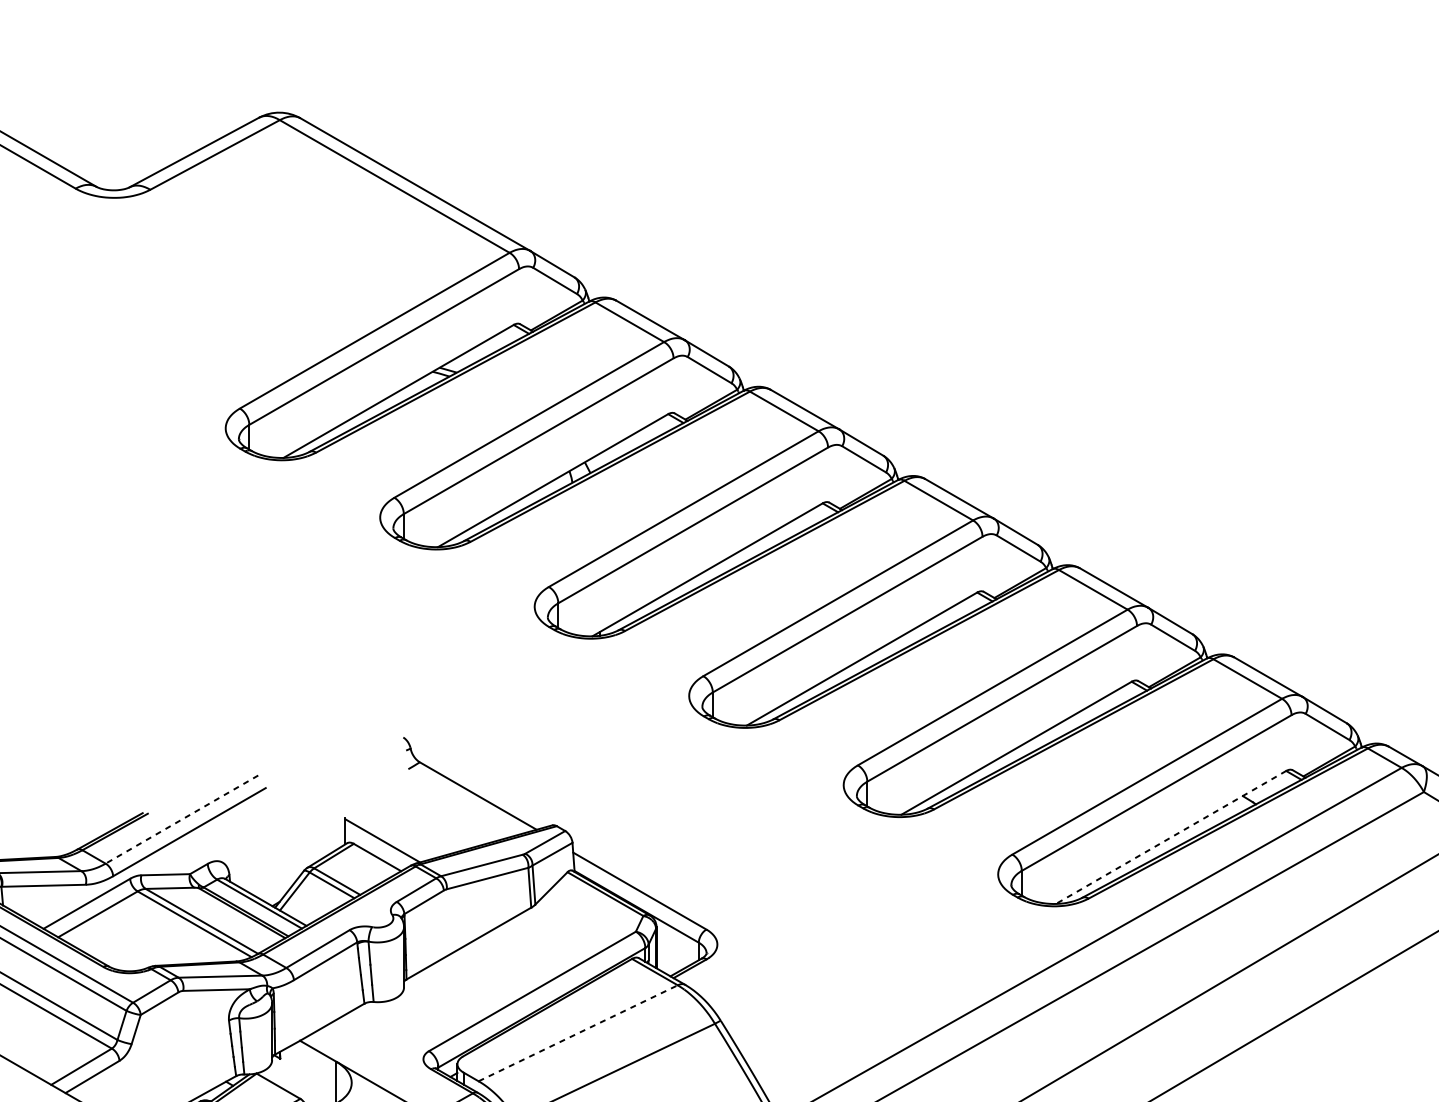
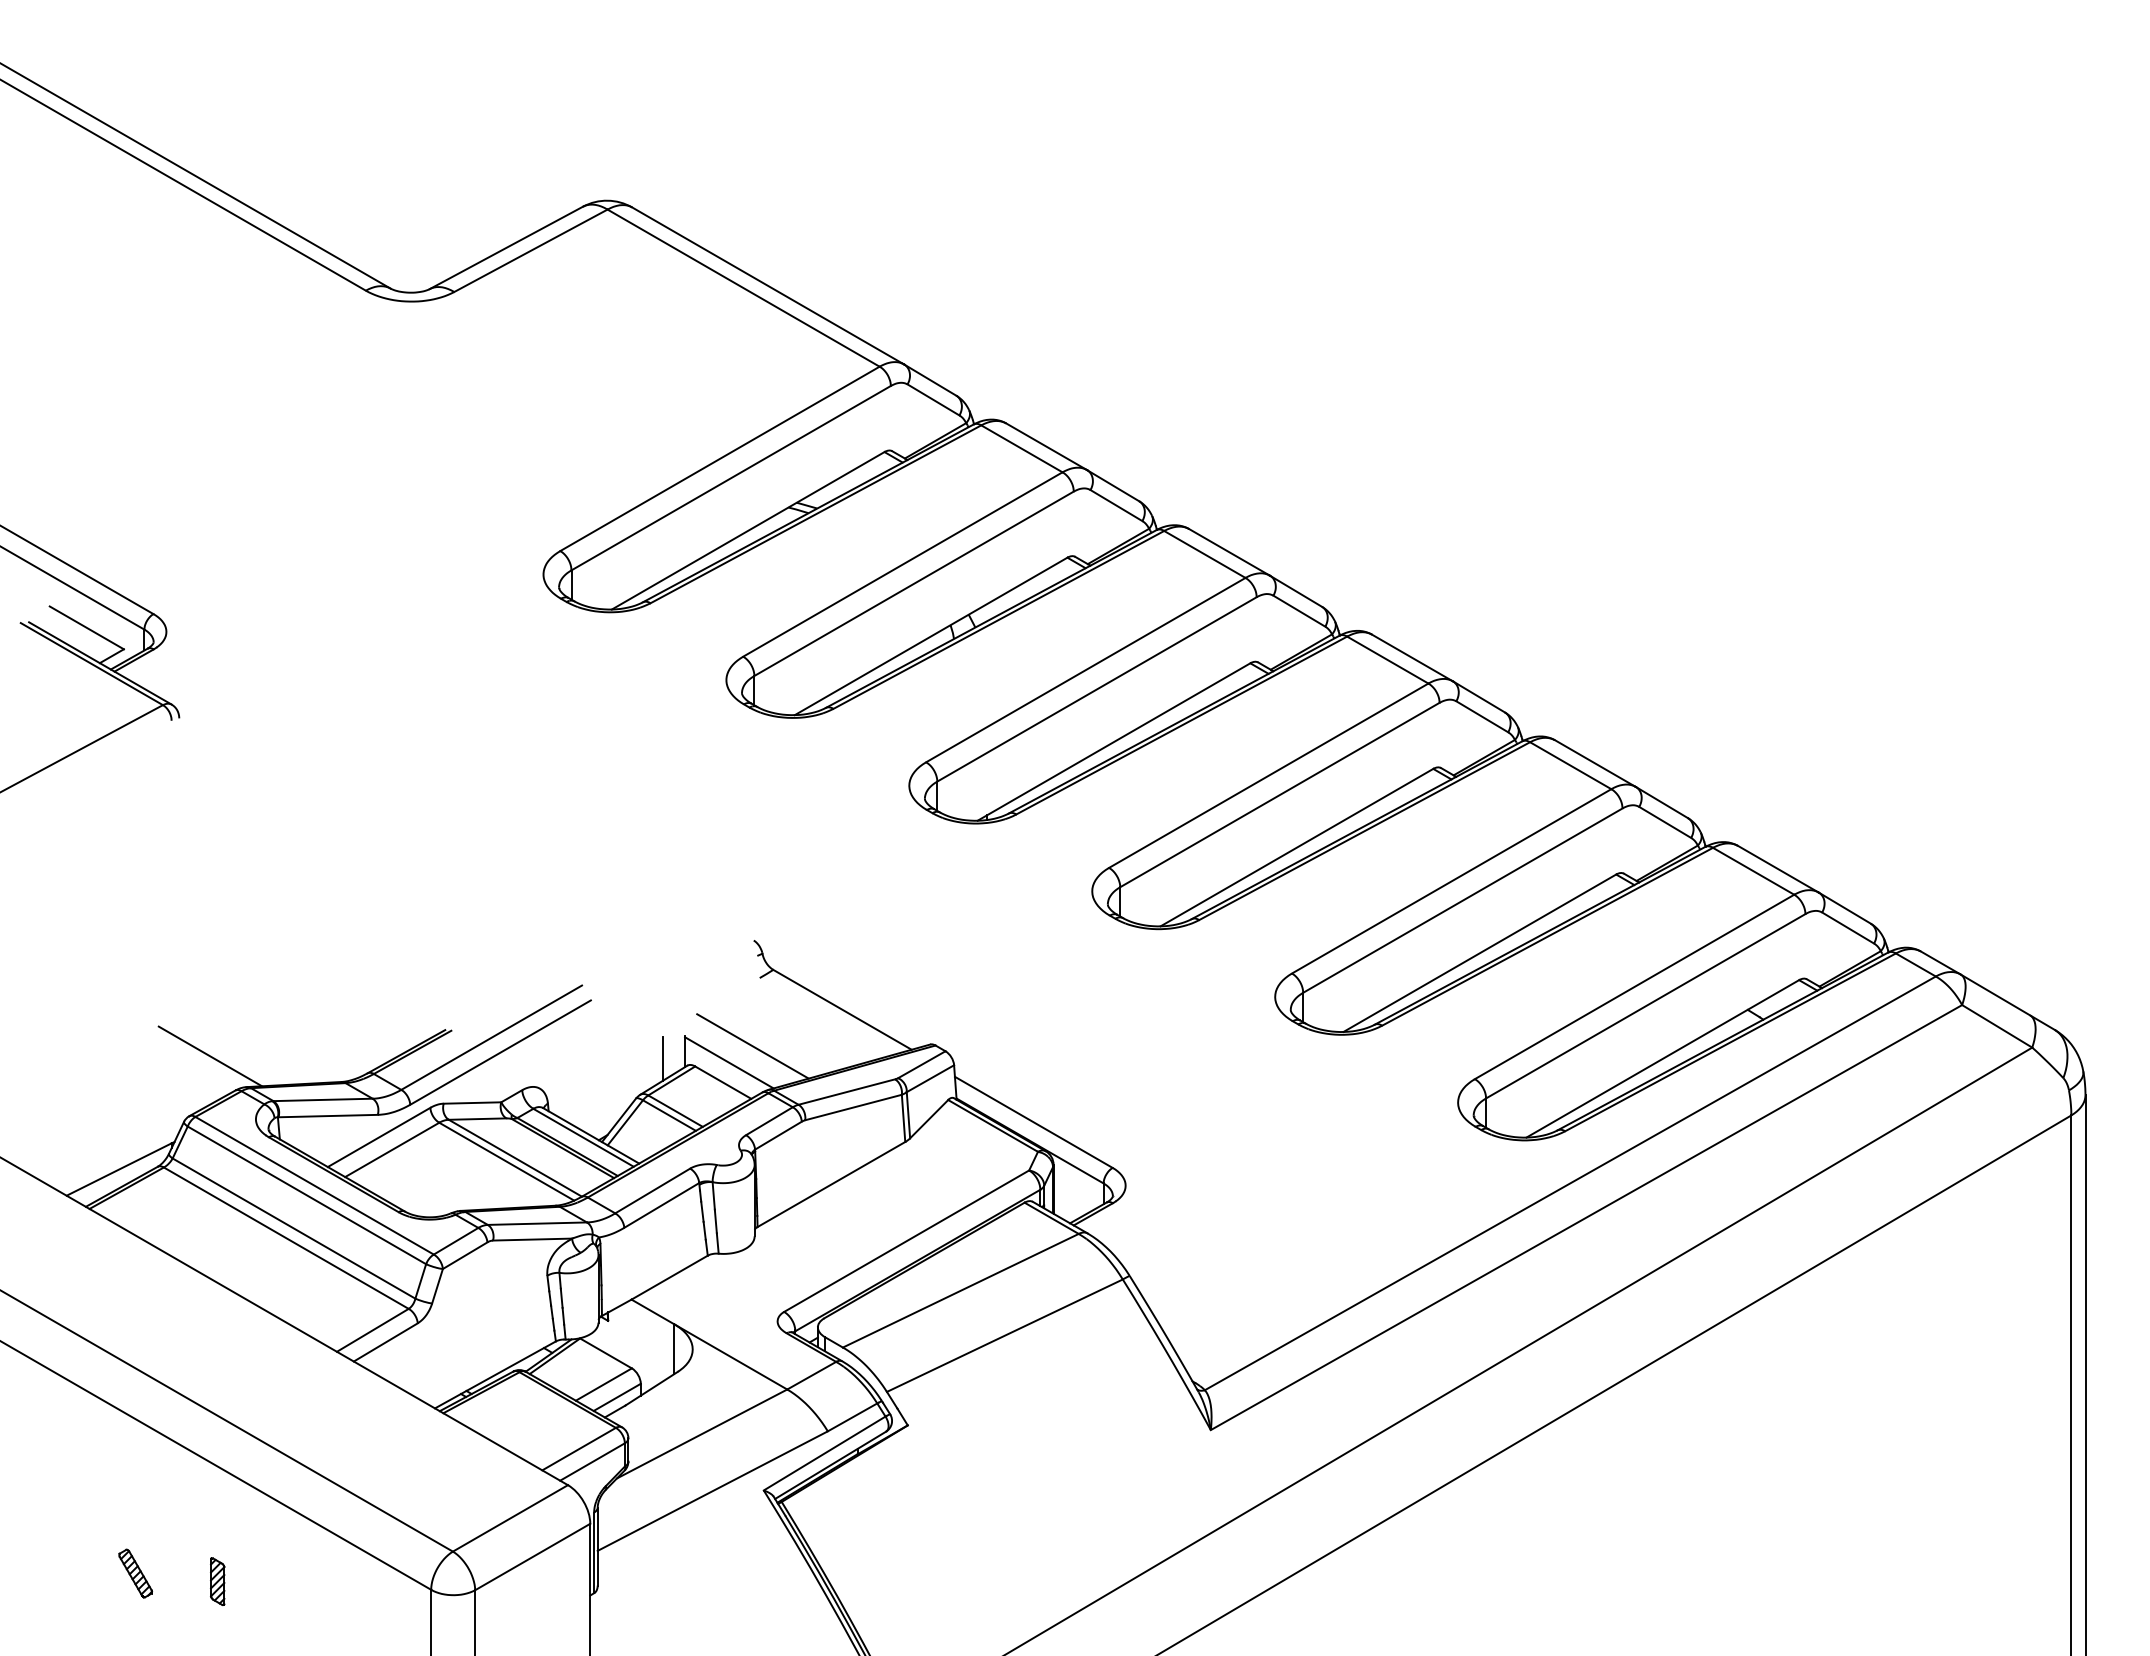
line: (181, 819) -> (491, 1037), dashed -> solid
line: (402, 827) -> (752, 1046), added
line: (326, 837) -> (662, 1058), added
line: (1170, 837) -> (1662, 1058), dashed -> solid
line: (577, 1033) -> (960, 1290), dashed -> solid

